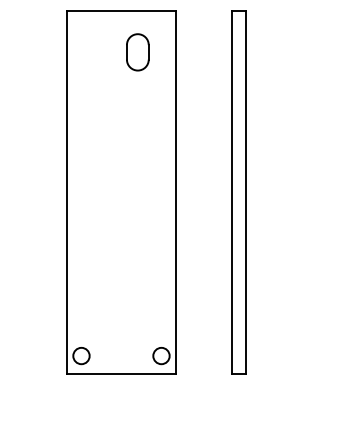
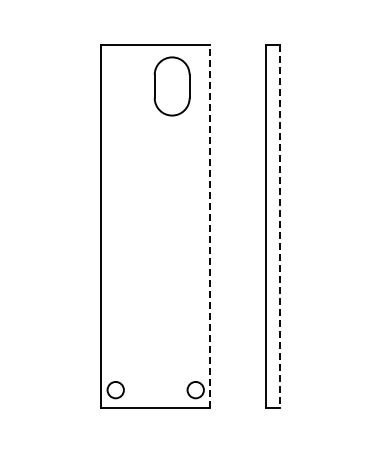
part: (137, 52) -> (171, 86), size x1.6
line: (176, 192) -> (210, 226), solid -> dashed
line: (246, 192) -> (280, 226), solid -> dashed

